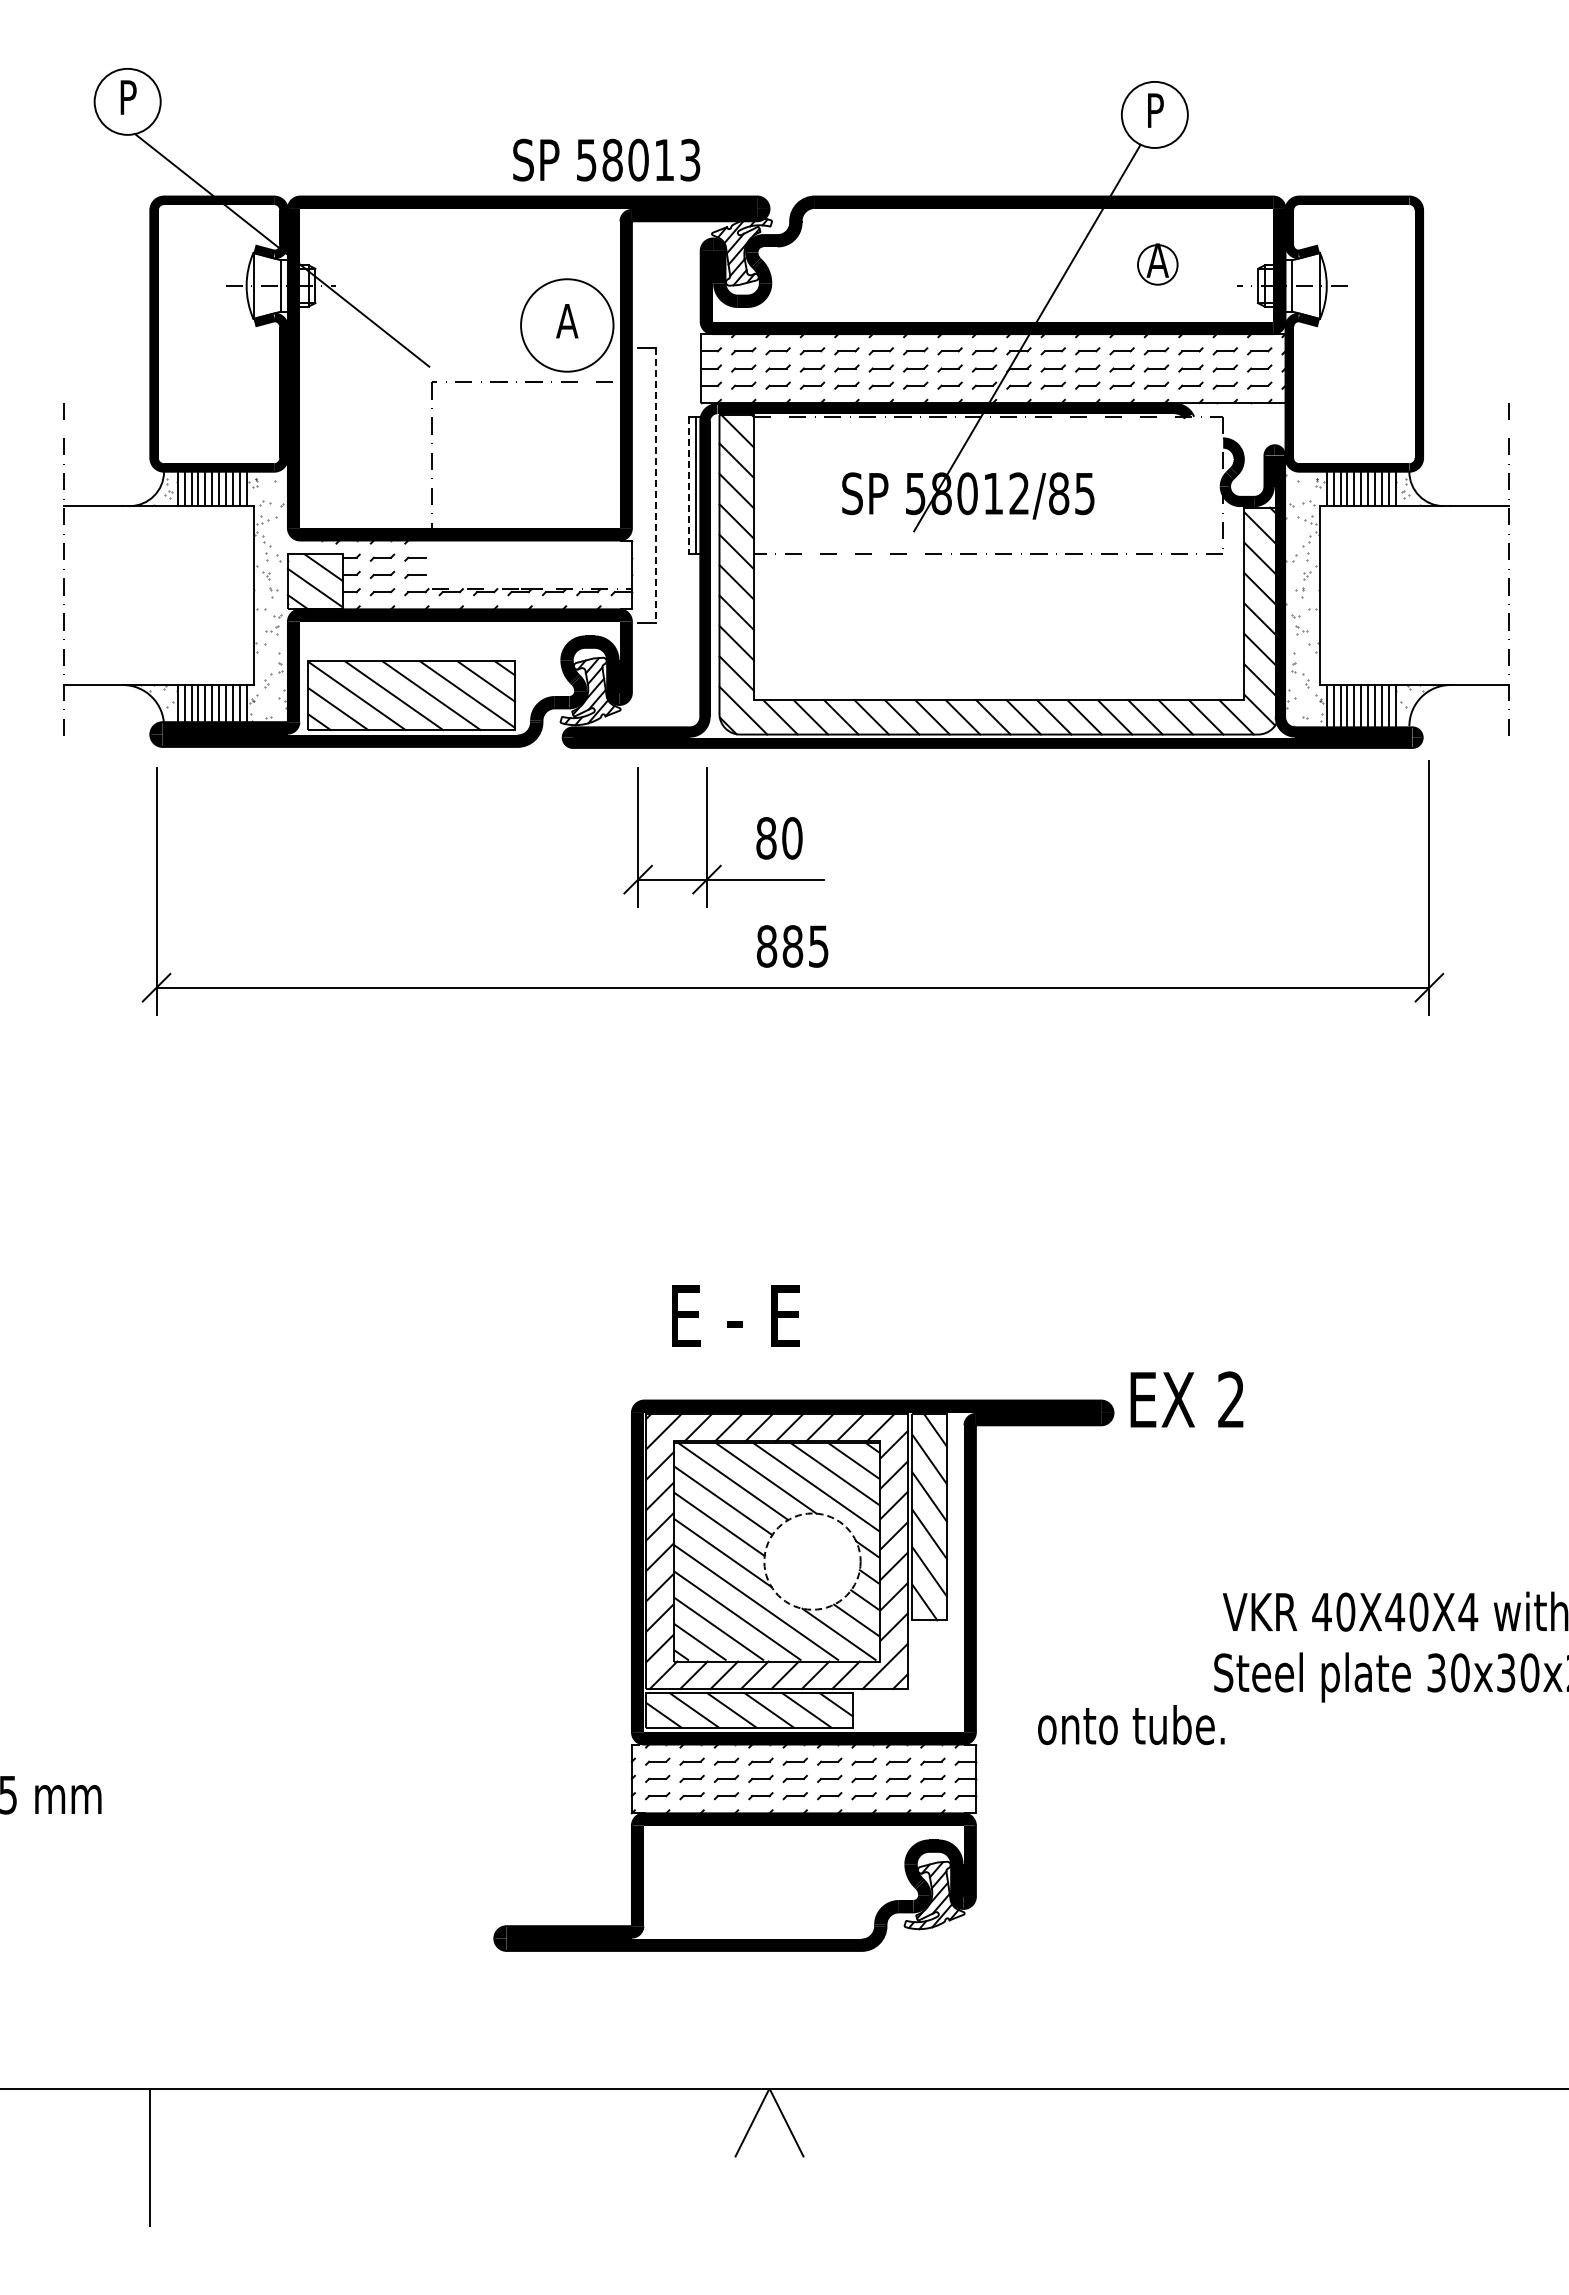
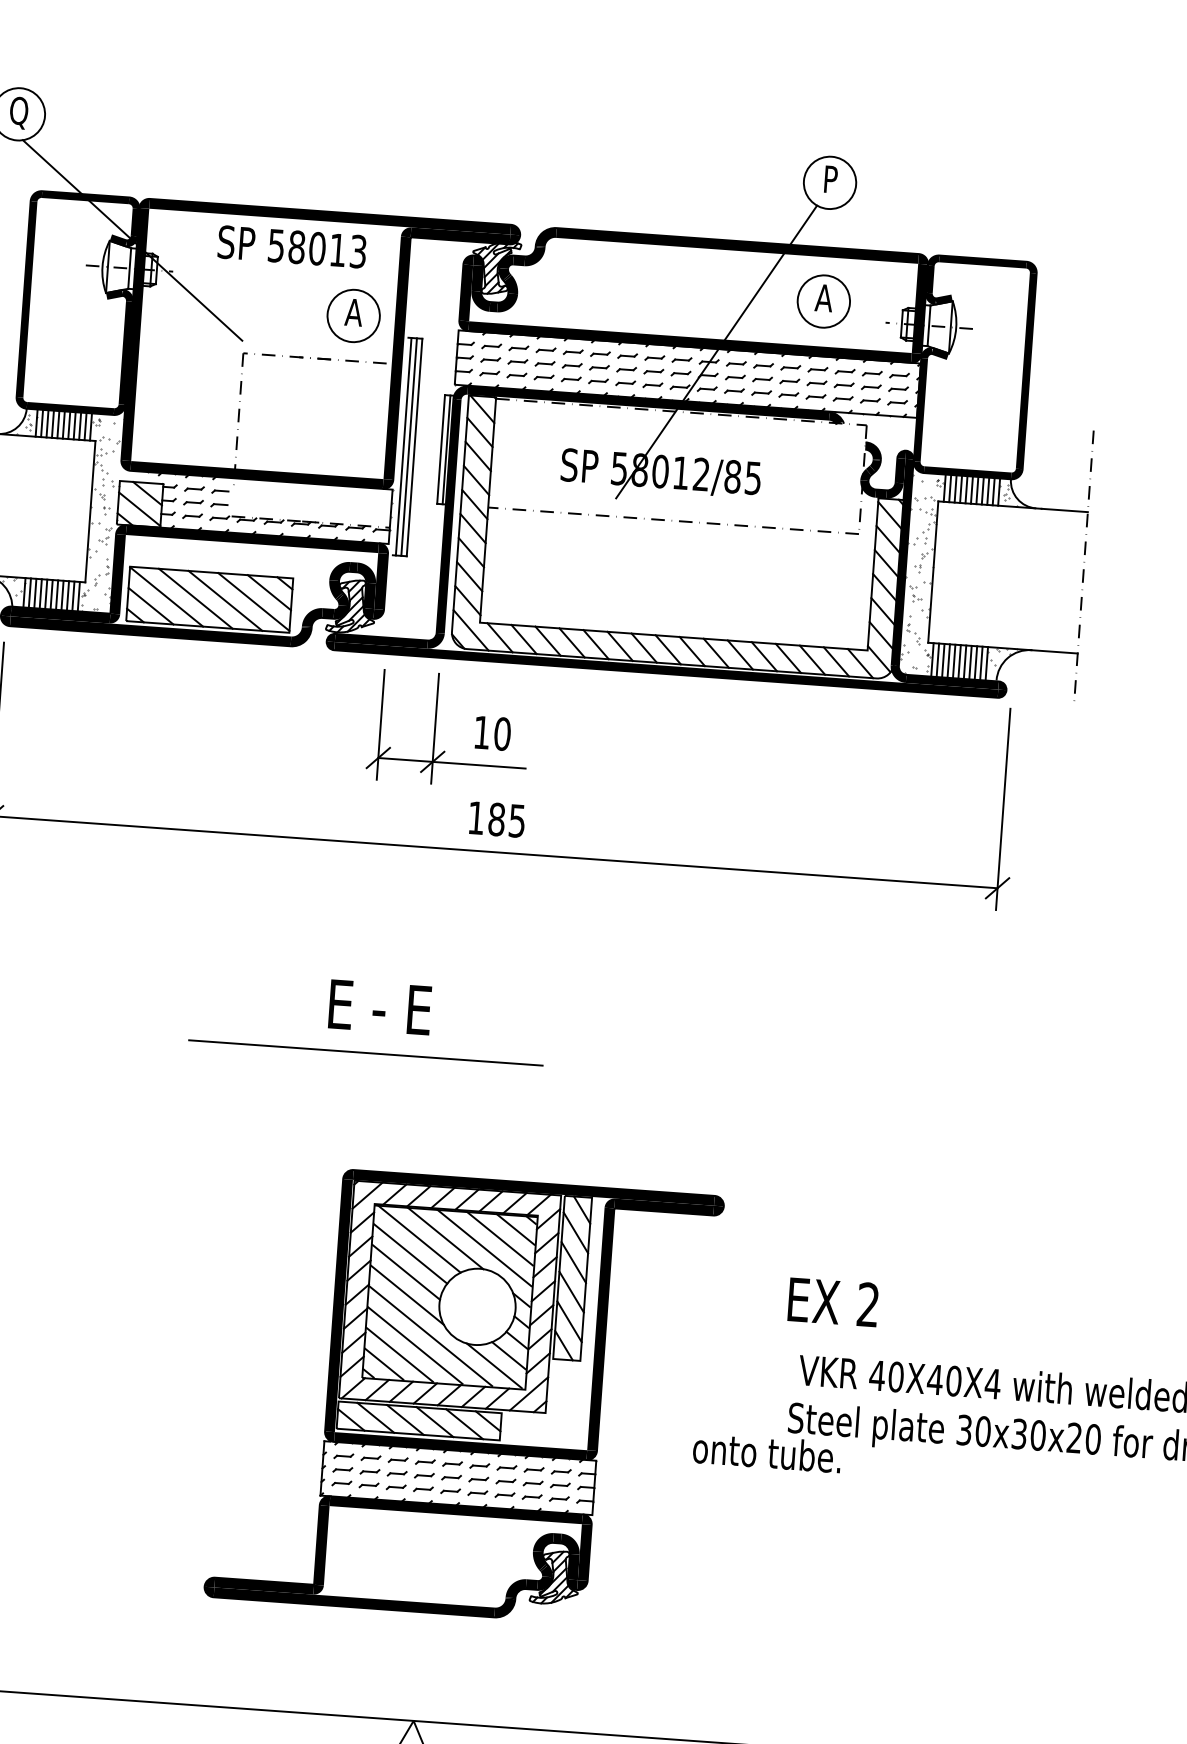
text: (127, 99) -> (18, 112), P -> Q
text: (606, 159) -> (292, 246), moved
circle: (1157, 264) -> (823, 301), size x1.67
circle: (567, 325) -> (353, 316), size x0.71
line: (642, 485) -> (404, 446), added
line: (648, 485) -> (408, 447), added
line: (655, 485) -> (414, 447), dashed -> solid
line: (689, 485) -> (441, 449), dashed -> solid
text: (766, 838) -> (482, 732), 80 -> 10
text: (766, 946) -> (475, 818), 885 -> 185
line: (649, 1251) -> (366, 1052), added
text: (735, 1315) -> (379, 1006), moved
text: (1186, 1399) -> (832, 1302), moved
circle: (812, 1561) -> (477, 1306), dashed -> solid
text: (1131, 1725) -> (767, 1453), moved

